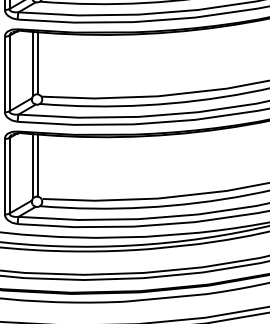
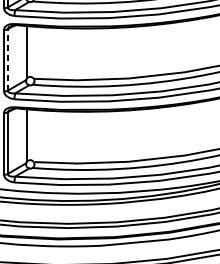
line: (37, 62) -> (30, 50), removed
line: (9, 73) -> (7, 59), solid -> dashed
line: (37, 164) -> (30, 134), removed

